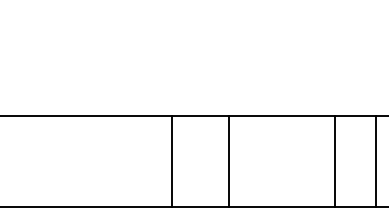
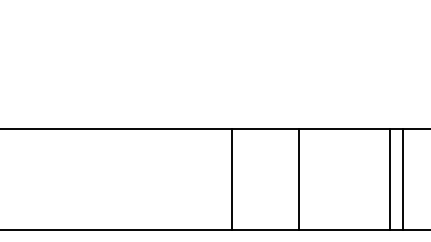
line: (171, 161) -> (232, 179), moved
line: (229, 161) -> (298, 179), moved
line: (335, 161) -> (390, 179), moved
line: (375, 161) -> (402, 179), moved

